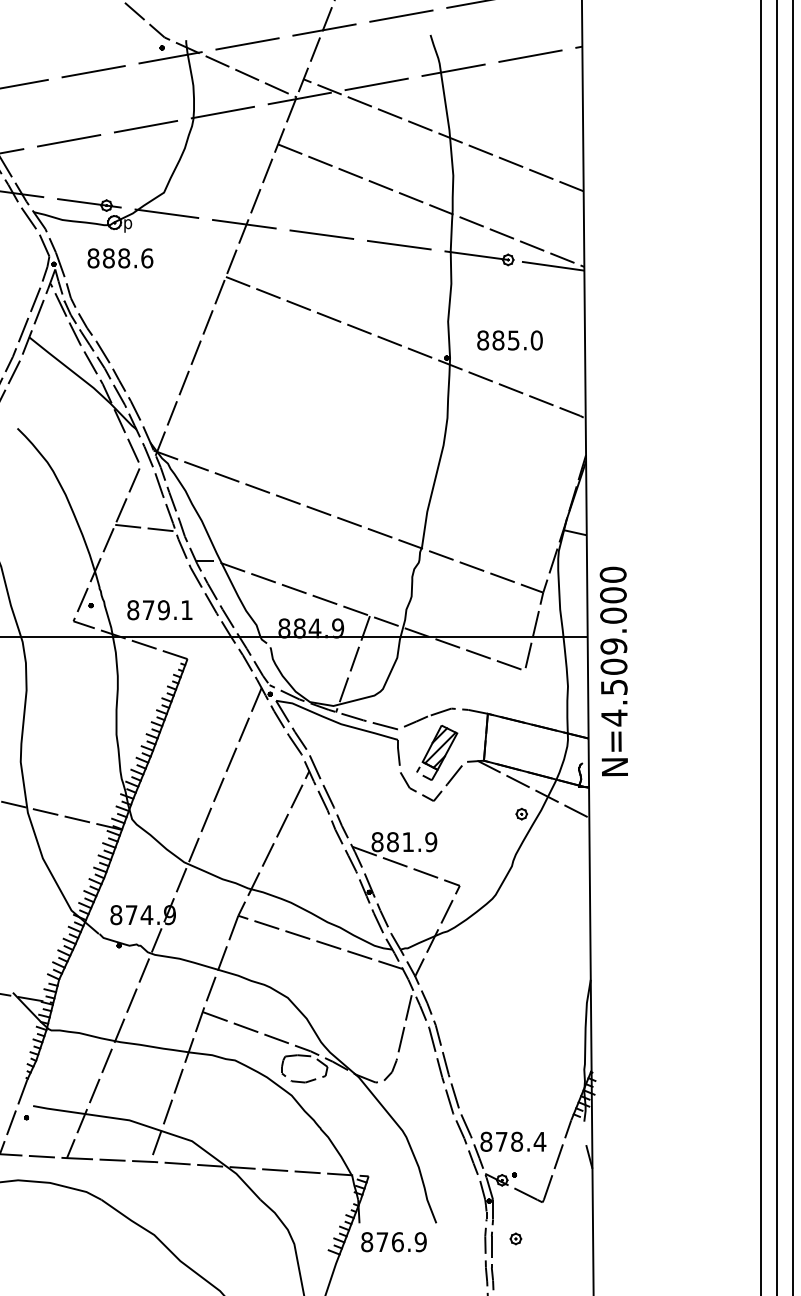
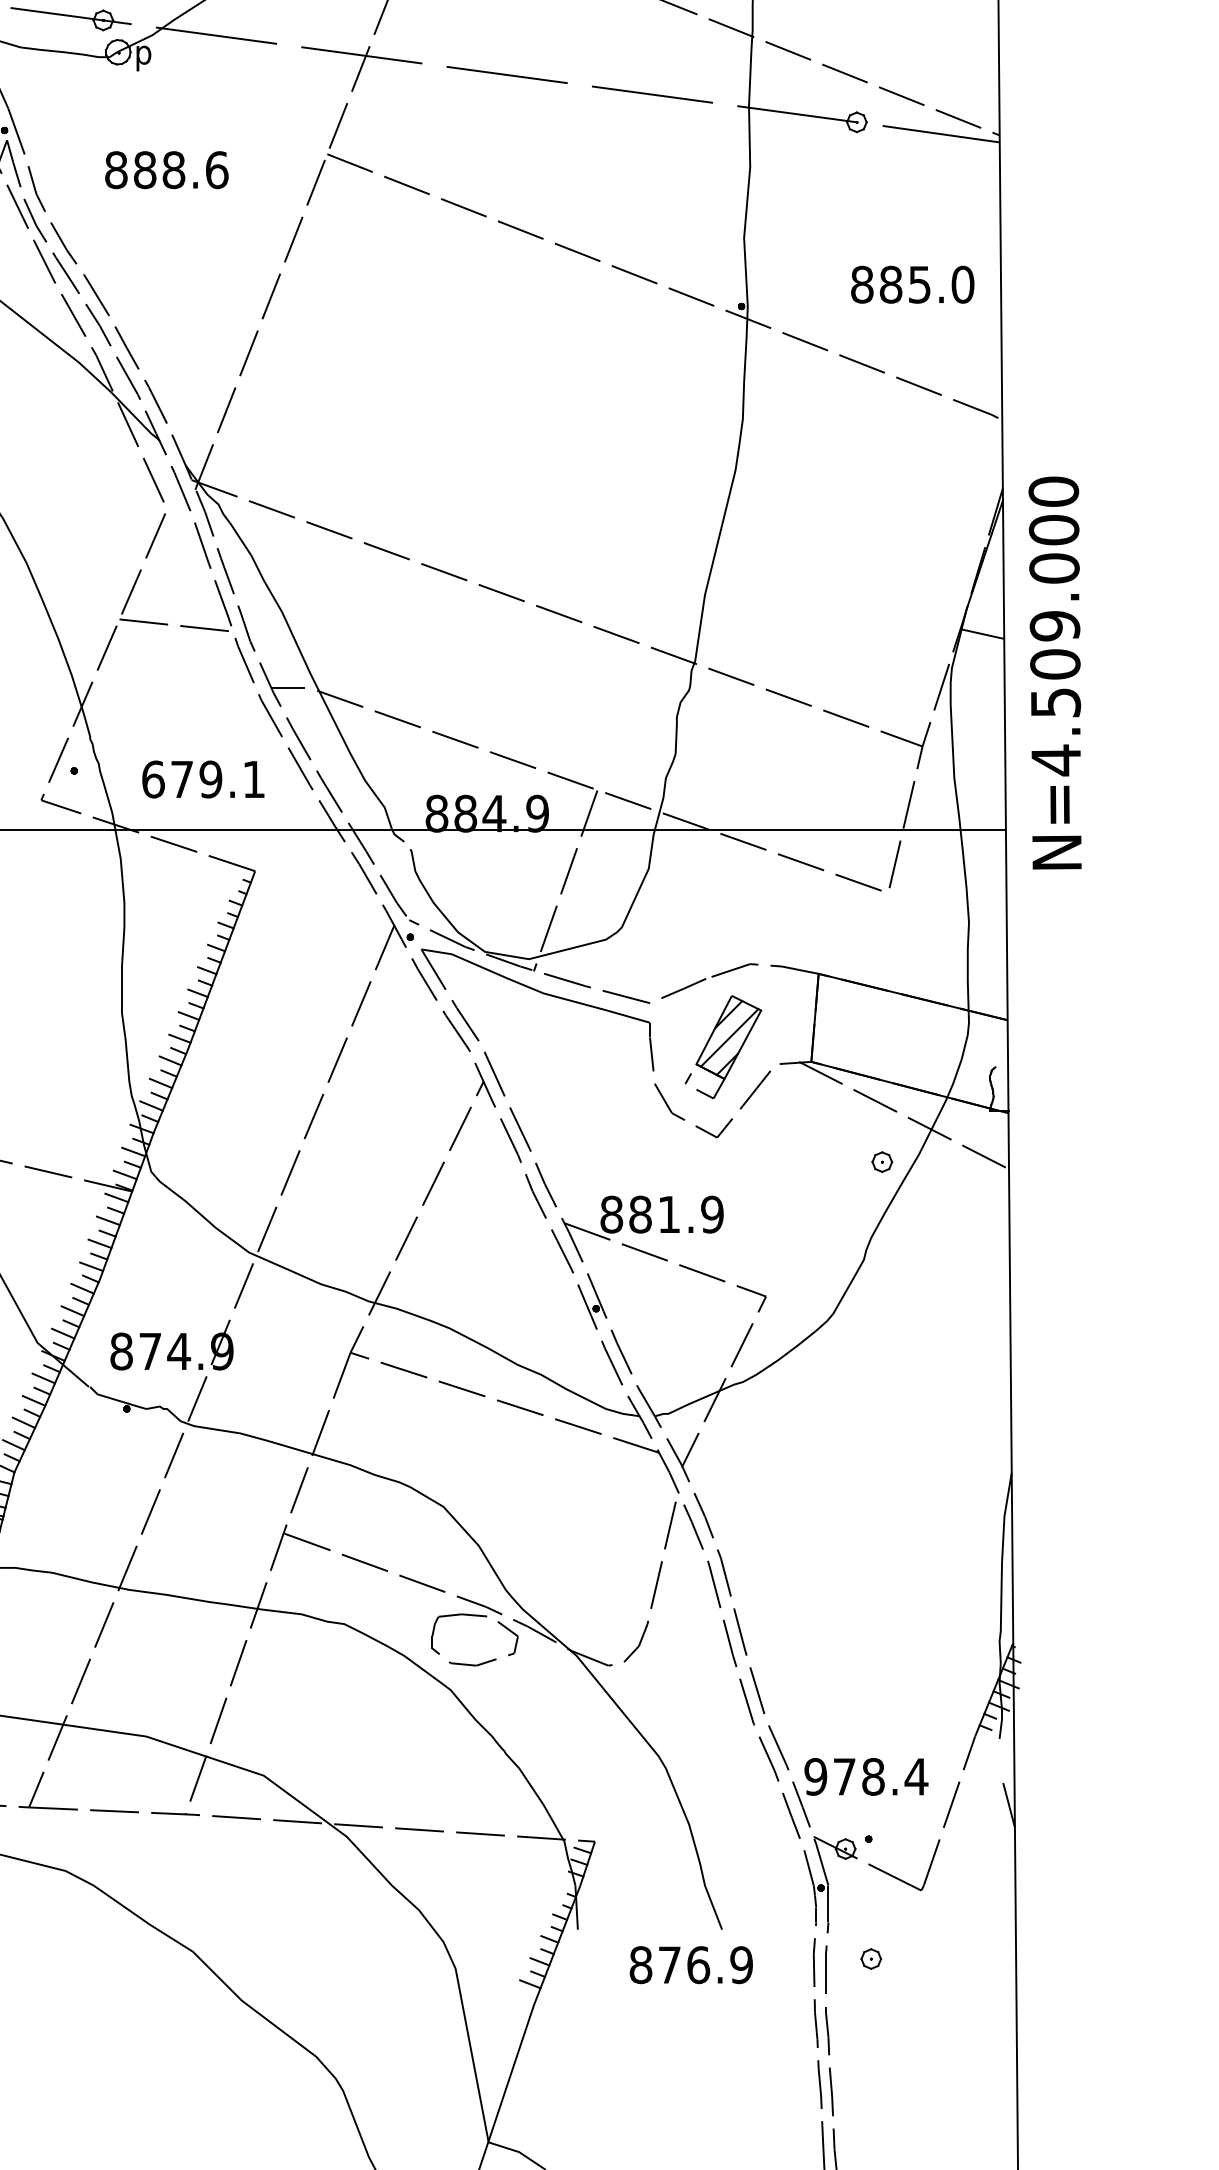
text: (120, 258) -> (166, 170), moved
text: (509, 340) -> (911, 284), moved
text: (133, 610) -> (153, 780), 879.1 -> 679.1
text: (613, 671) -> (1054, 673), moved
text: (486, 1141) -> (816, 1776), 878.4 -> 978.4
text: (393, 1242) -> (690, 1965), moved

